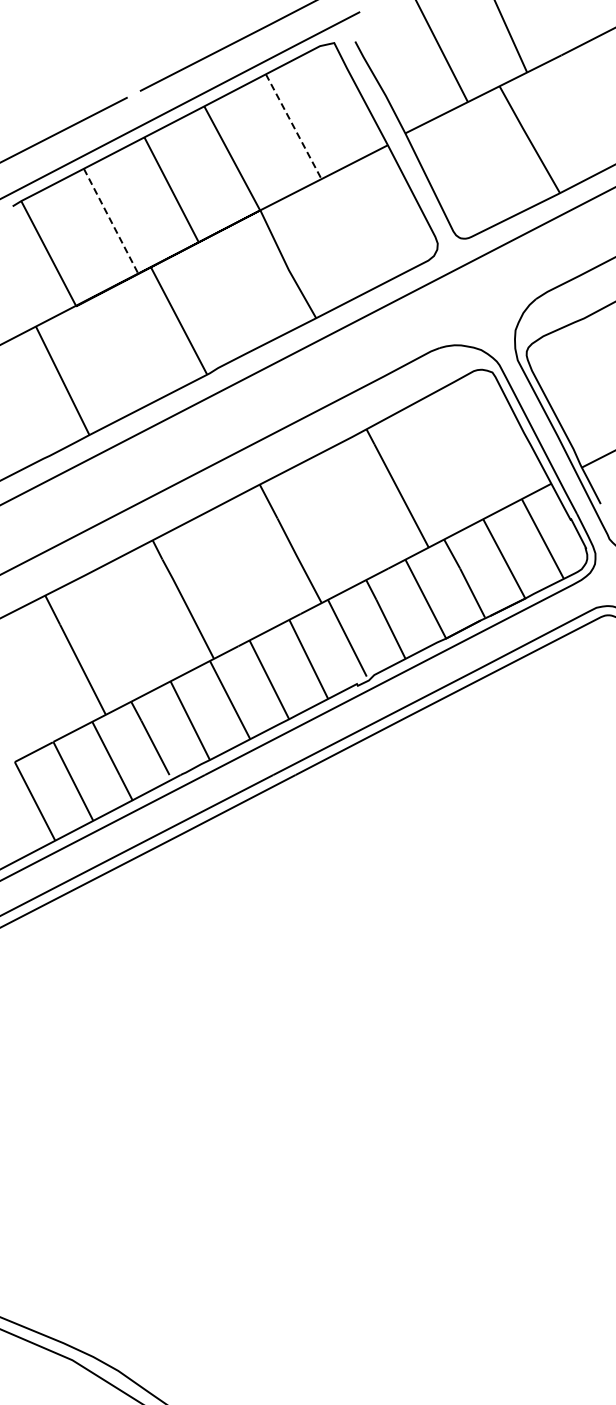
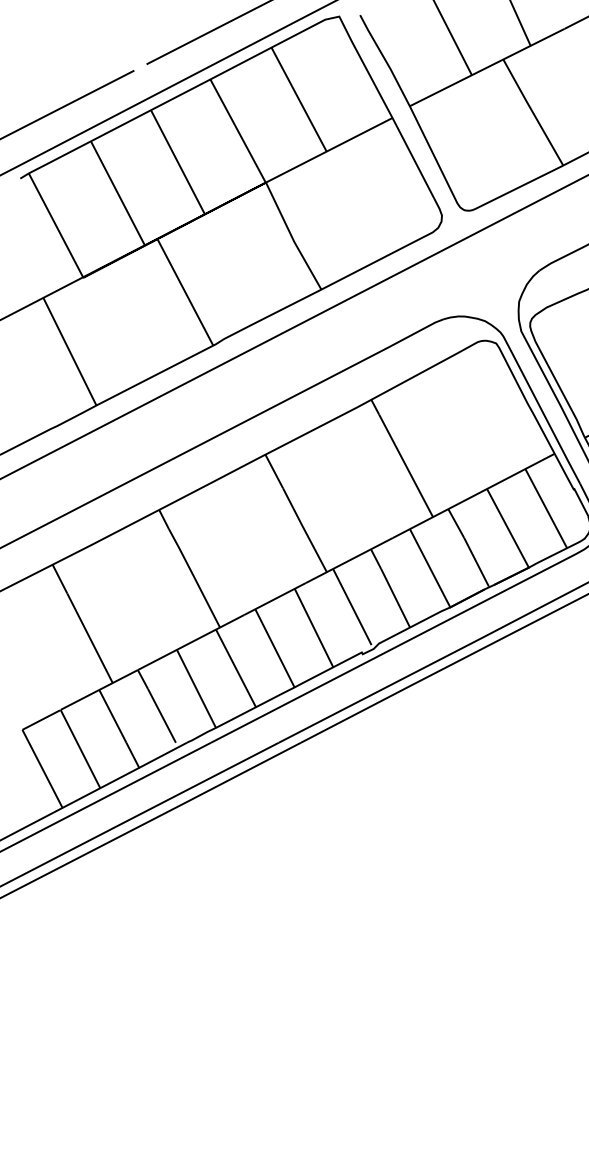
line: (293, 127) -> (298, 100), dashed -> solid
line: (111, 221) -> (118, 193), dashed -> solid

